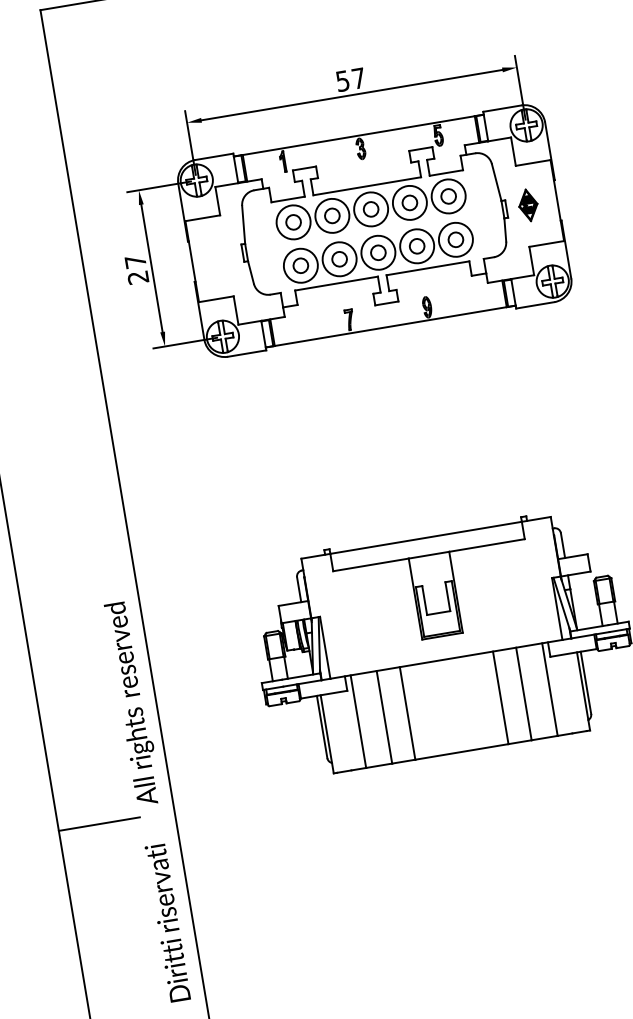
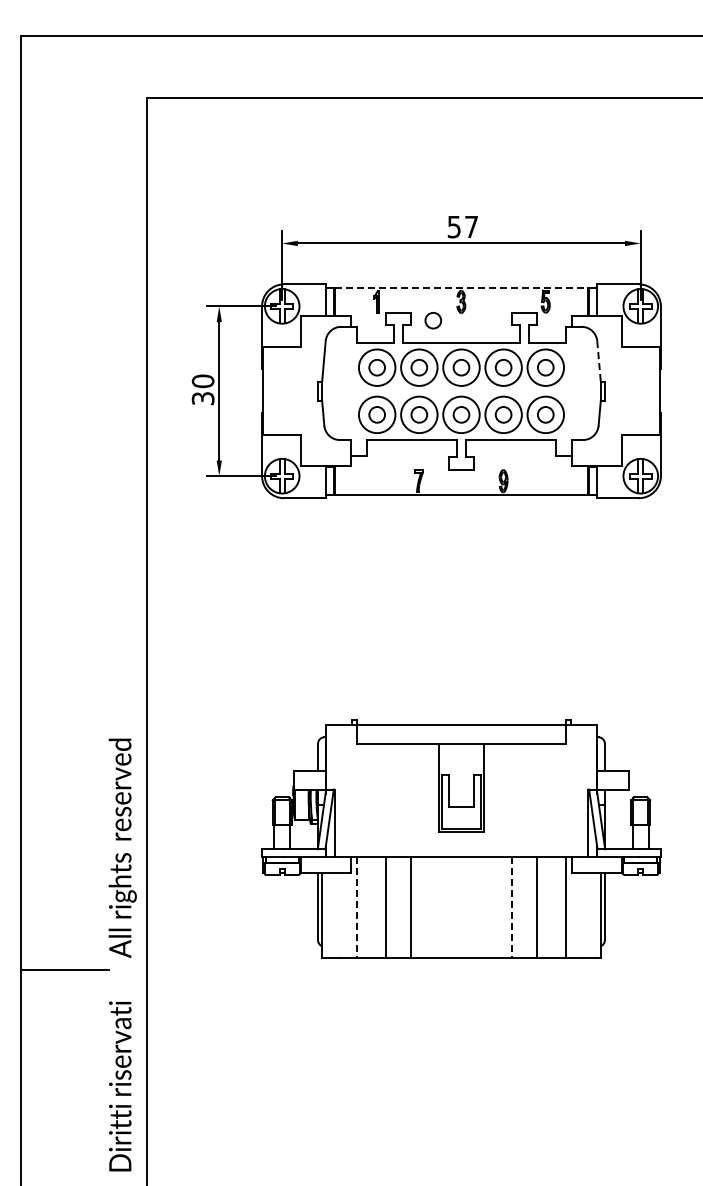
line: (358, 135) -> (461, 287), solid -> dashed
circle: (338, 170) -> (433, 320), added
line: (497, 183) -> (599, 362), solid -> dashed
part: (528, 205) -> (628, 391), removed
text: (136, 269) -> (202, 389), 27 -> 30
line: (501, 698) -> (512, 907), solid -> dashed
line: (358, 721) -> (357, 907), solid -> dashed

